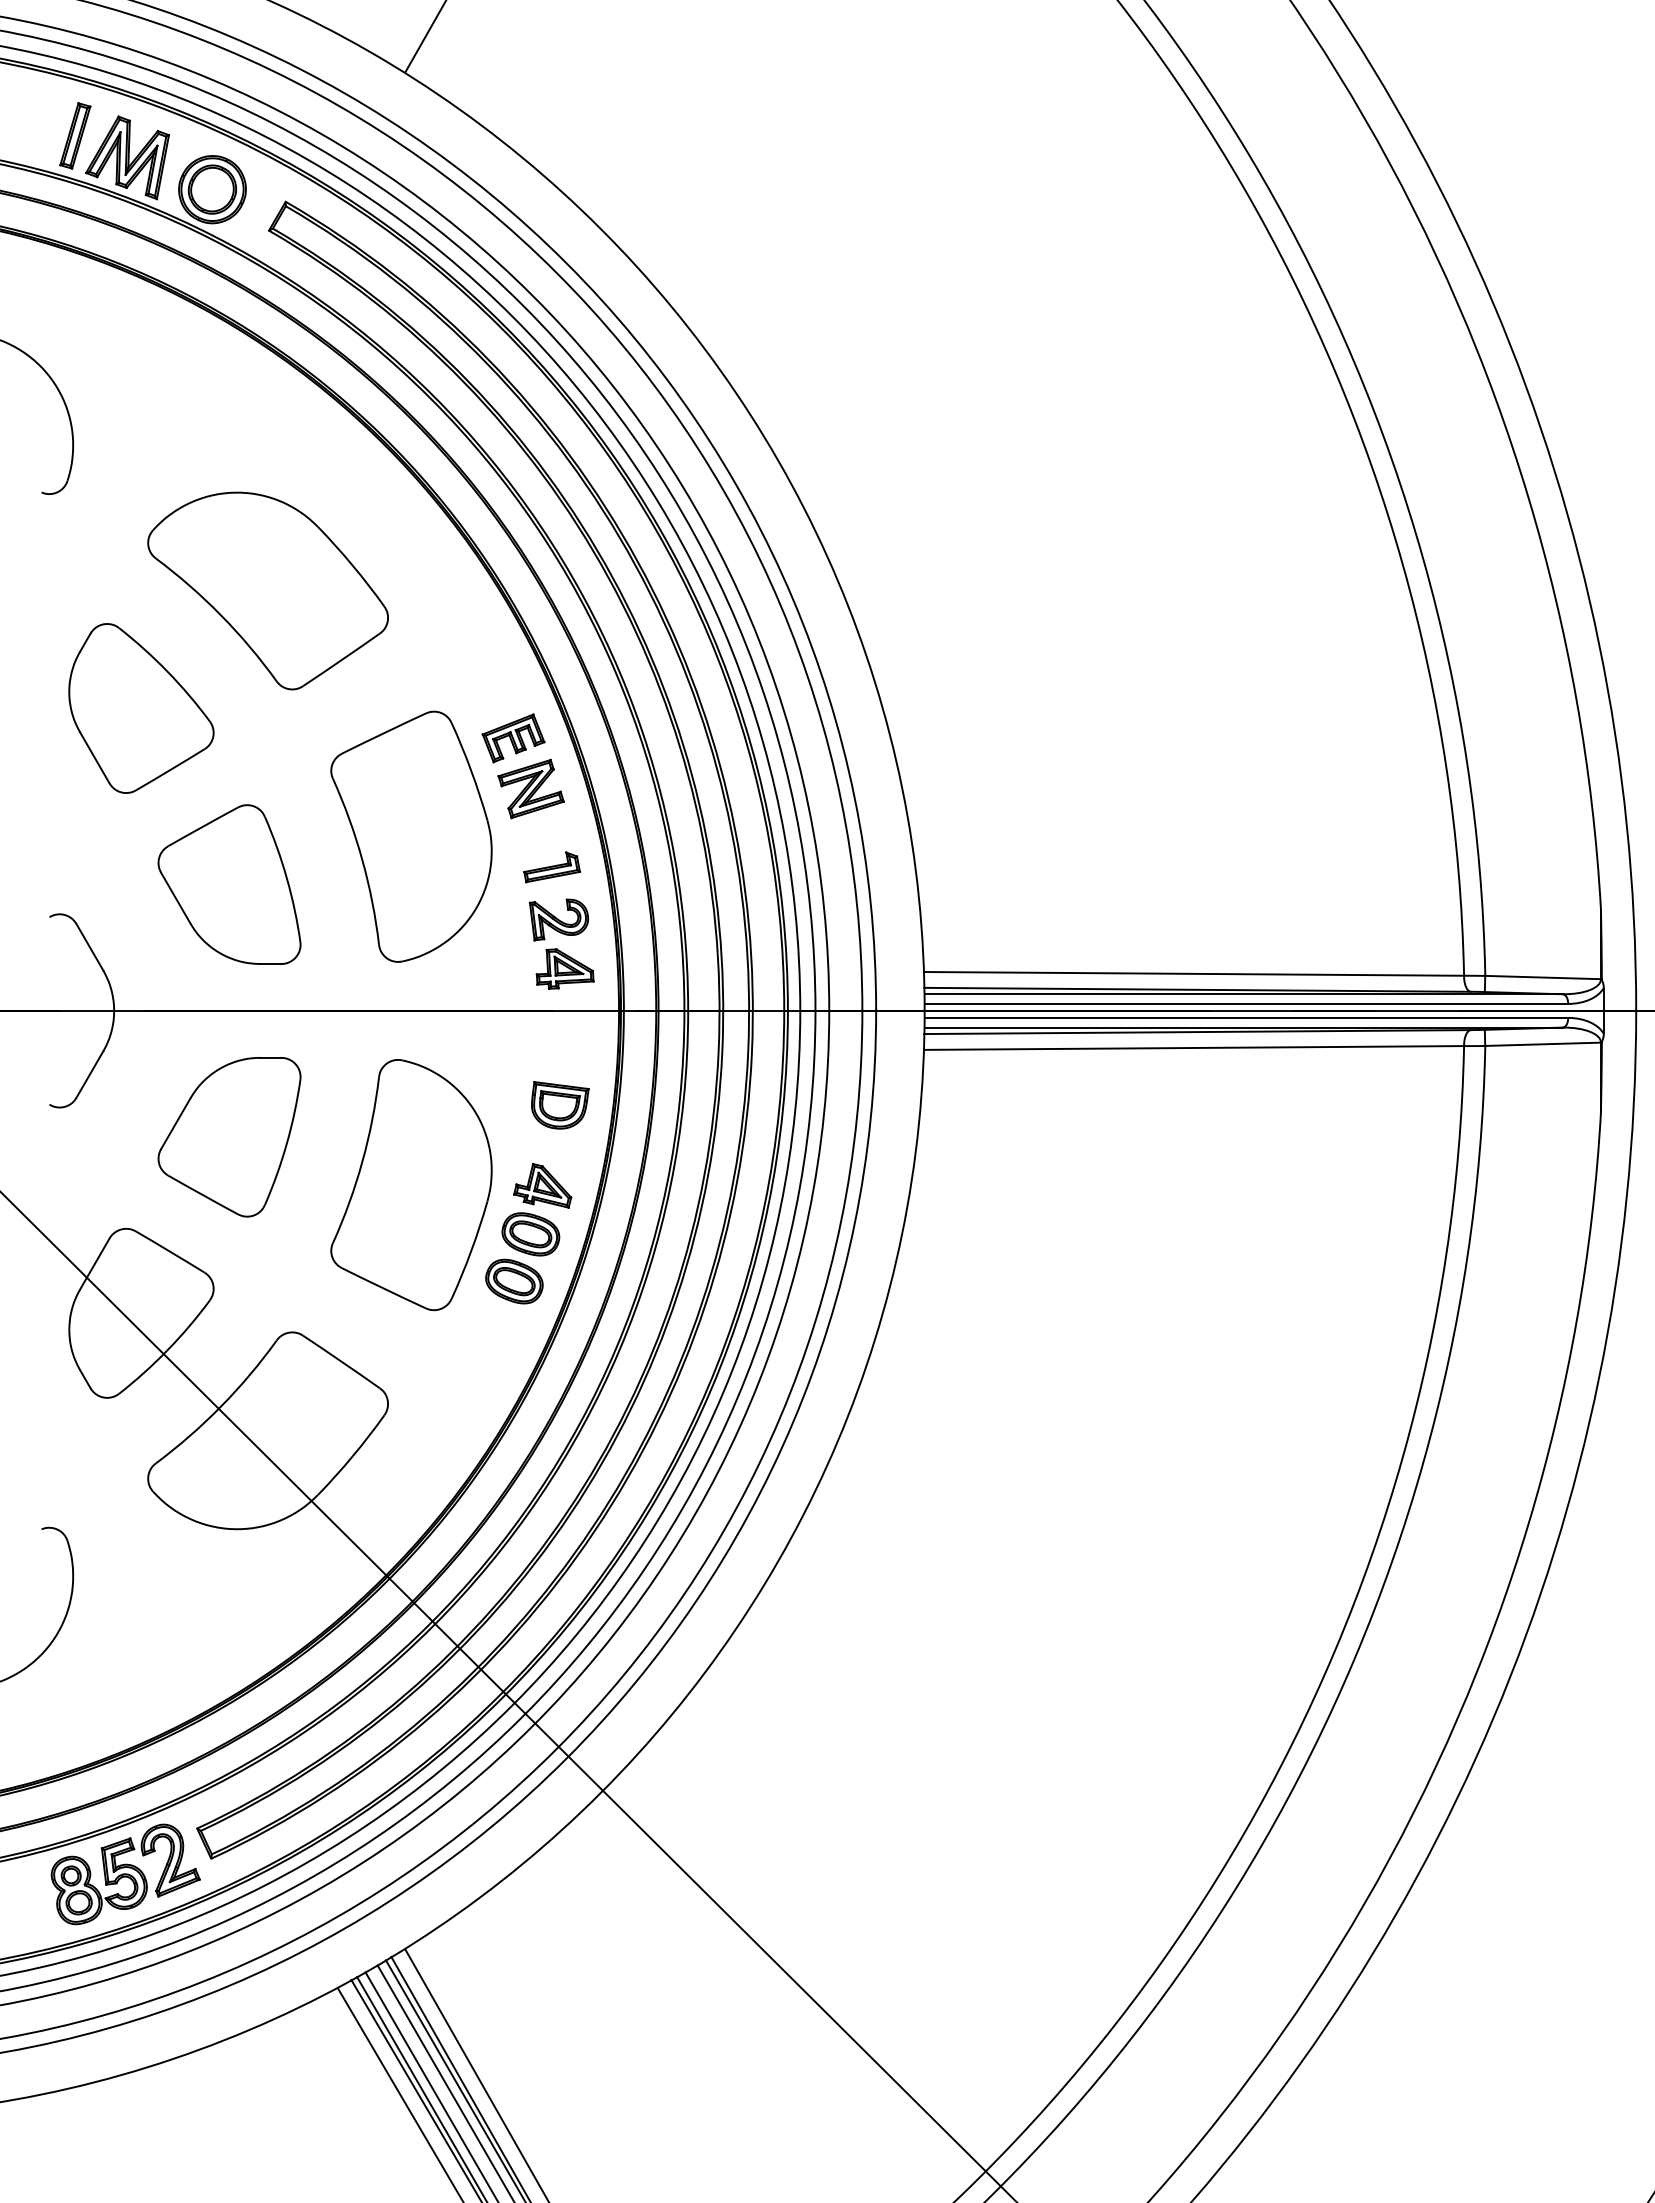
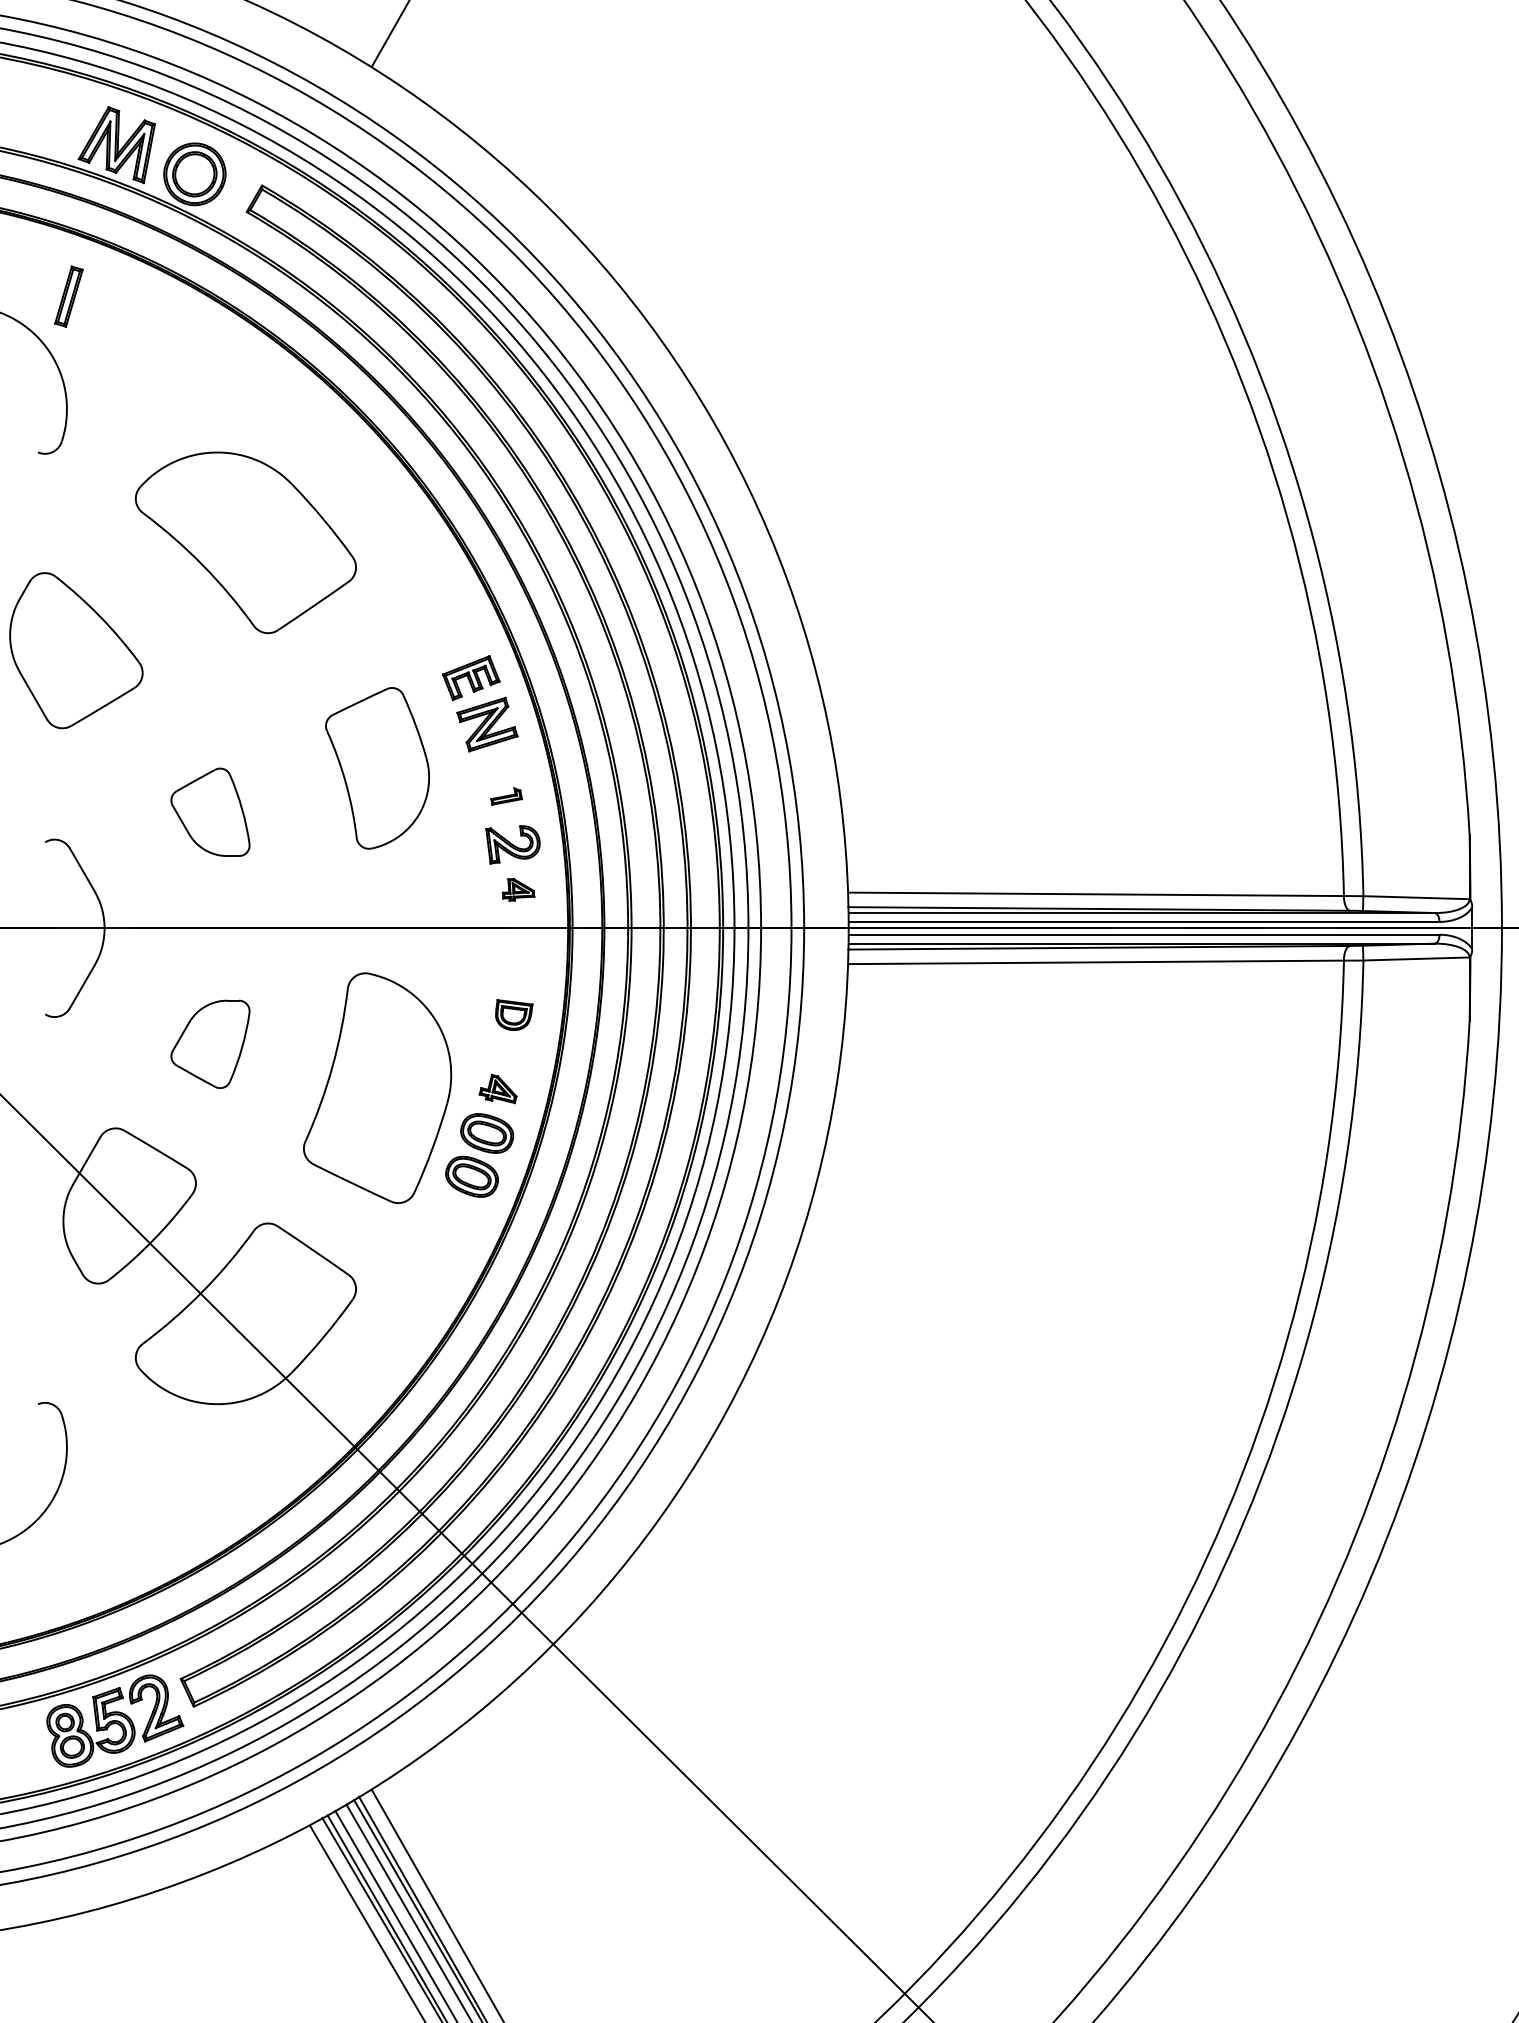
part: (75, 135) -> (69, 296), moved
part: (141, 708) -> (76, 650), moved
part: (411, 836) -> (377, 768), size x0.7
part: (551, 867) -> (506, 796), size x0.6
part: (229, 884) -> (210, 812), size x0.6
part: (564, 968) -> (518, 889), size x0.6
part: (560, 1105) -> (514, 1015), size x0.7
part: (229, 1137) -> (210, 1044), size x0.6
part: (542, 1185) -> (497, 1088), size x0.7

